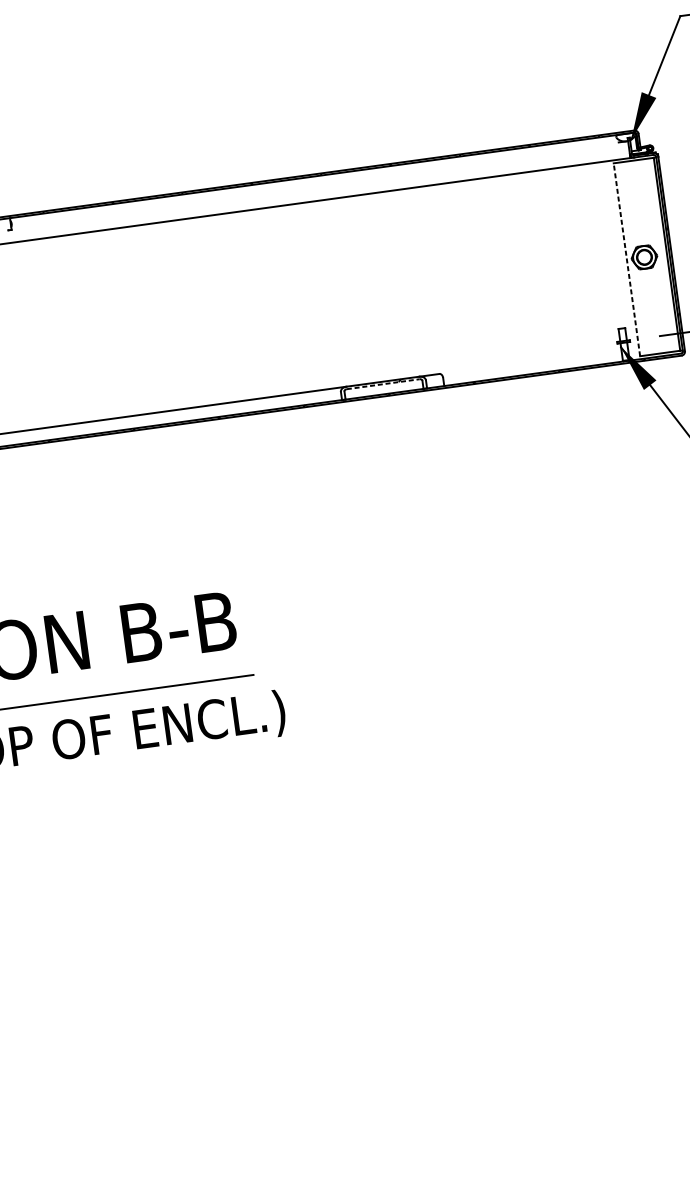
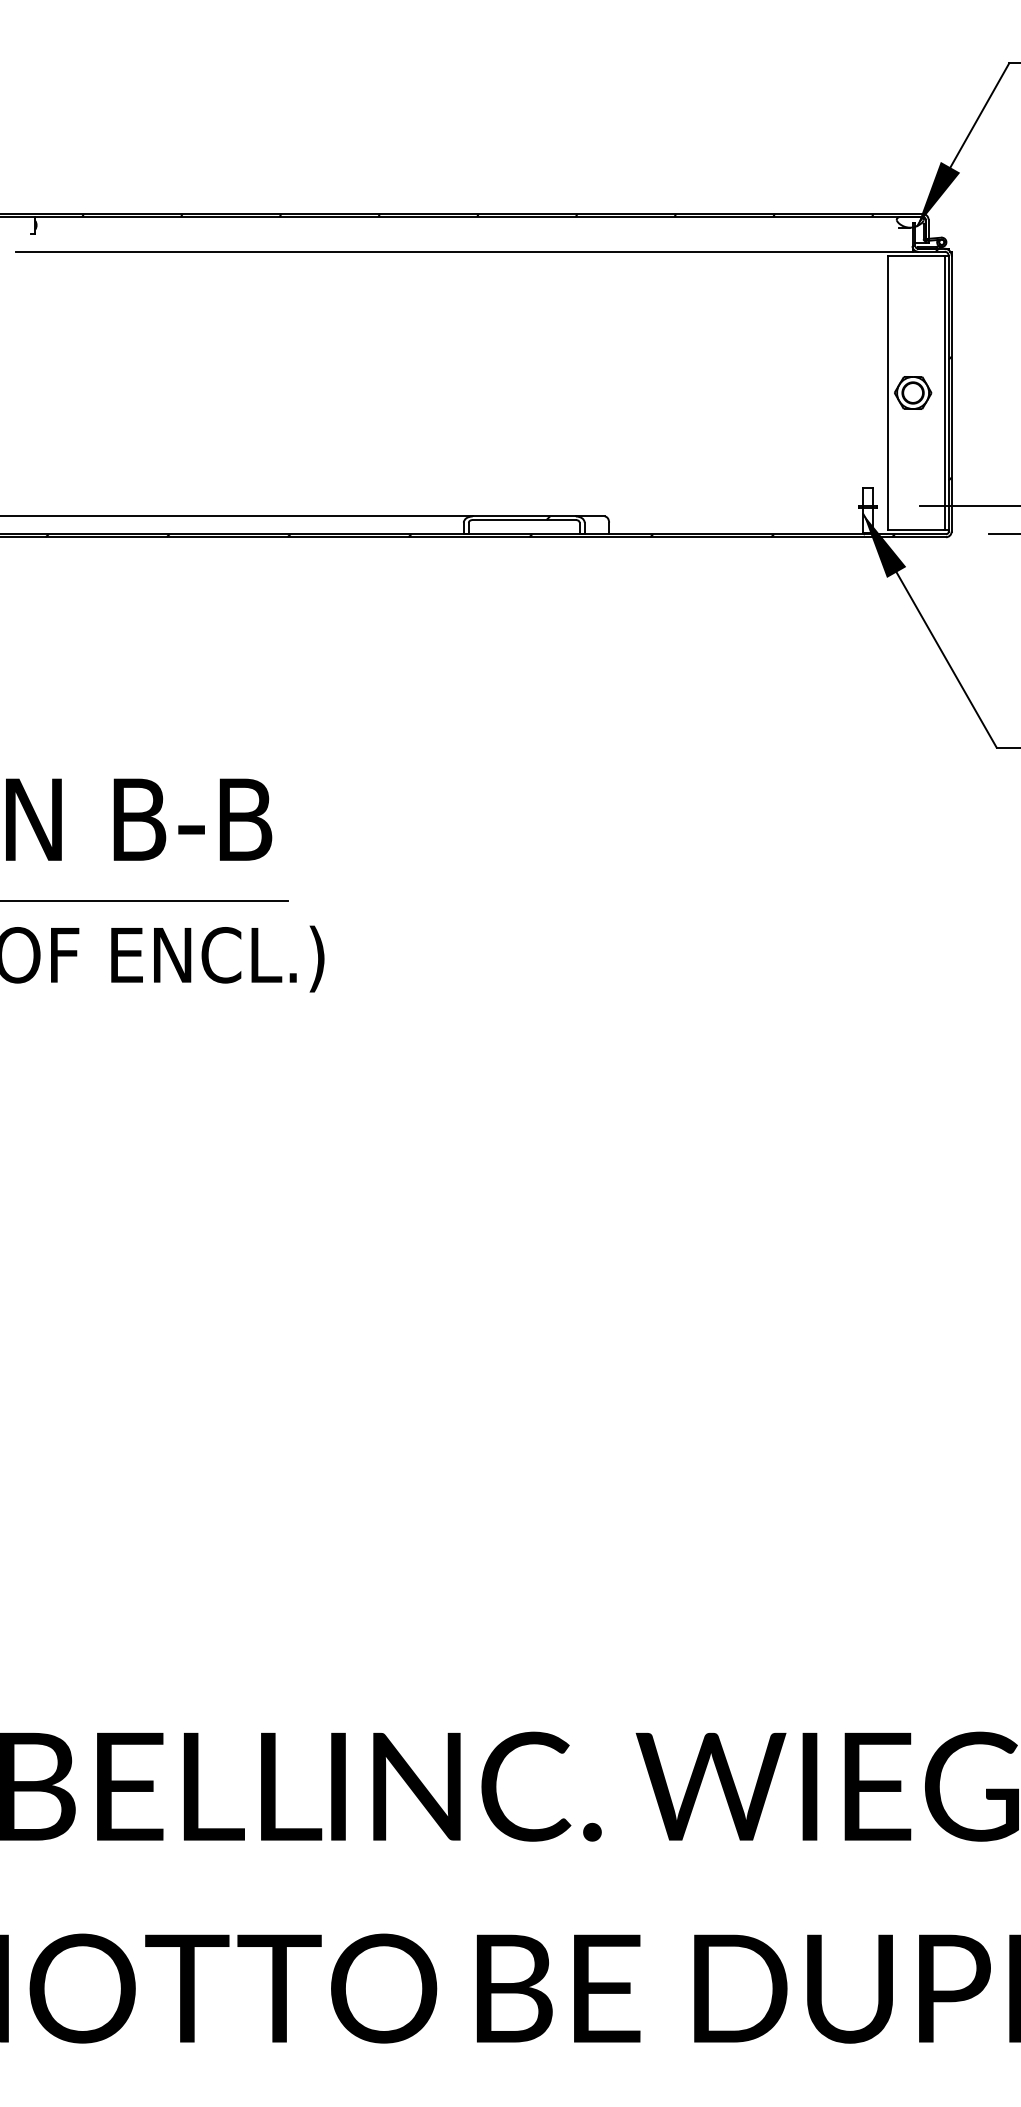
line: (627, 259) -> (888, 392), dashed -> solid
line: (383, 384) -> (524, 520), dashed -> solid

